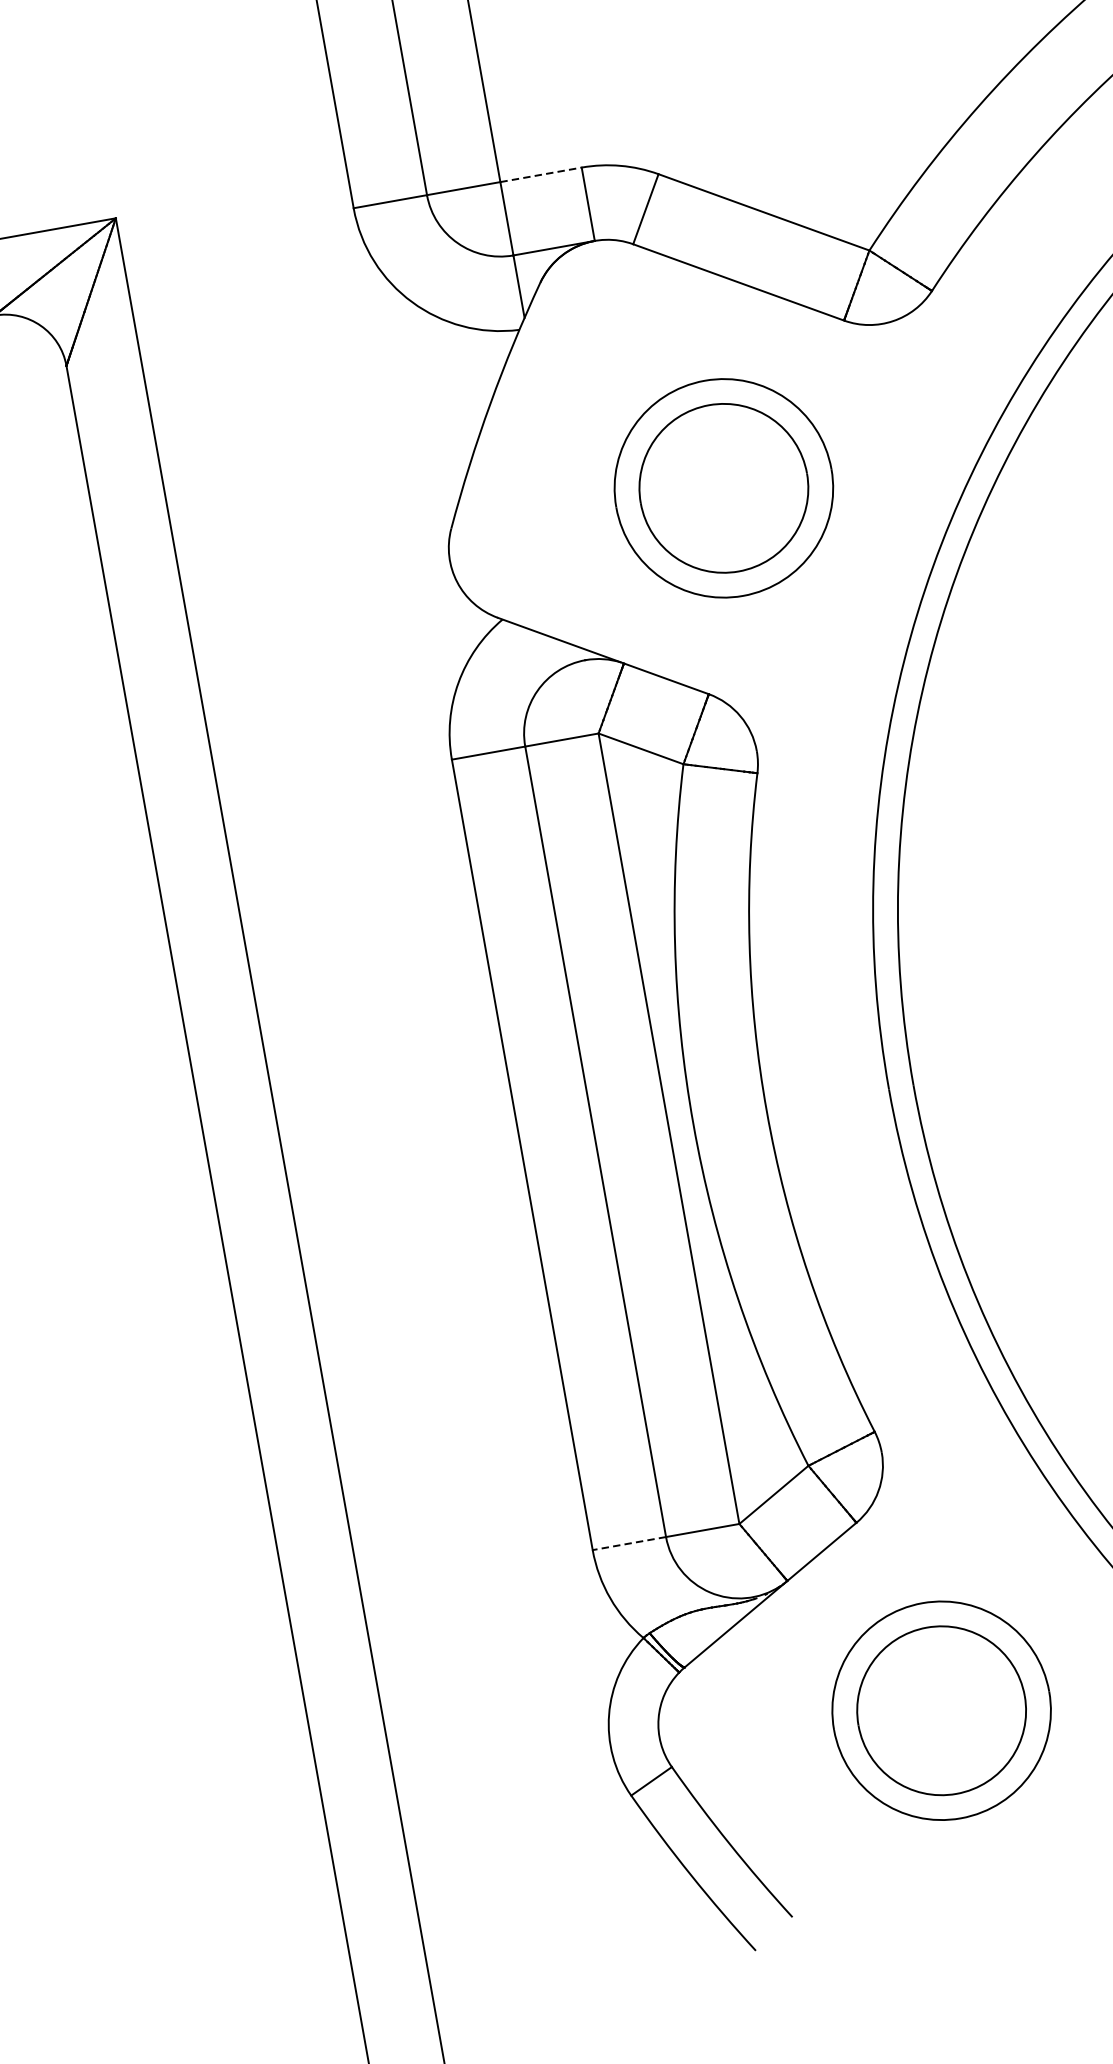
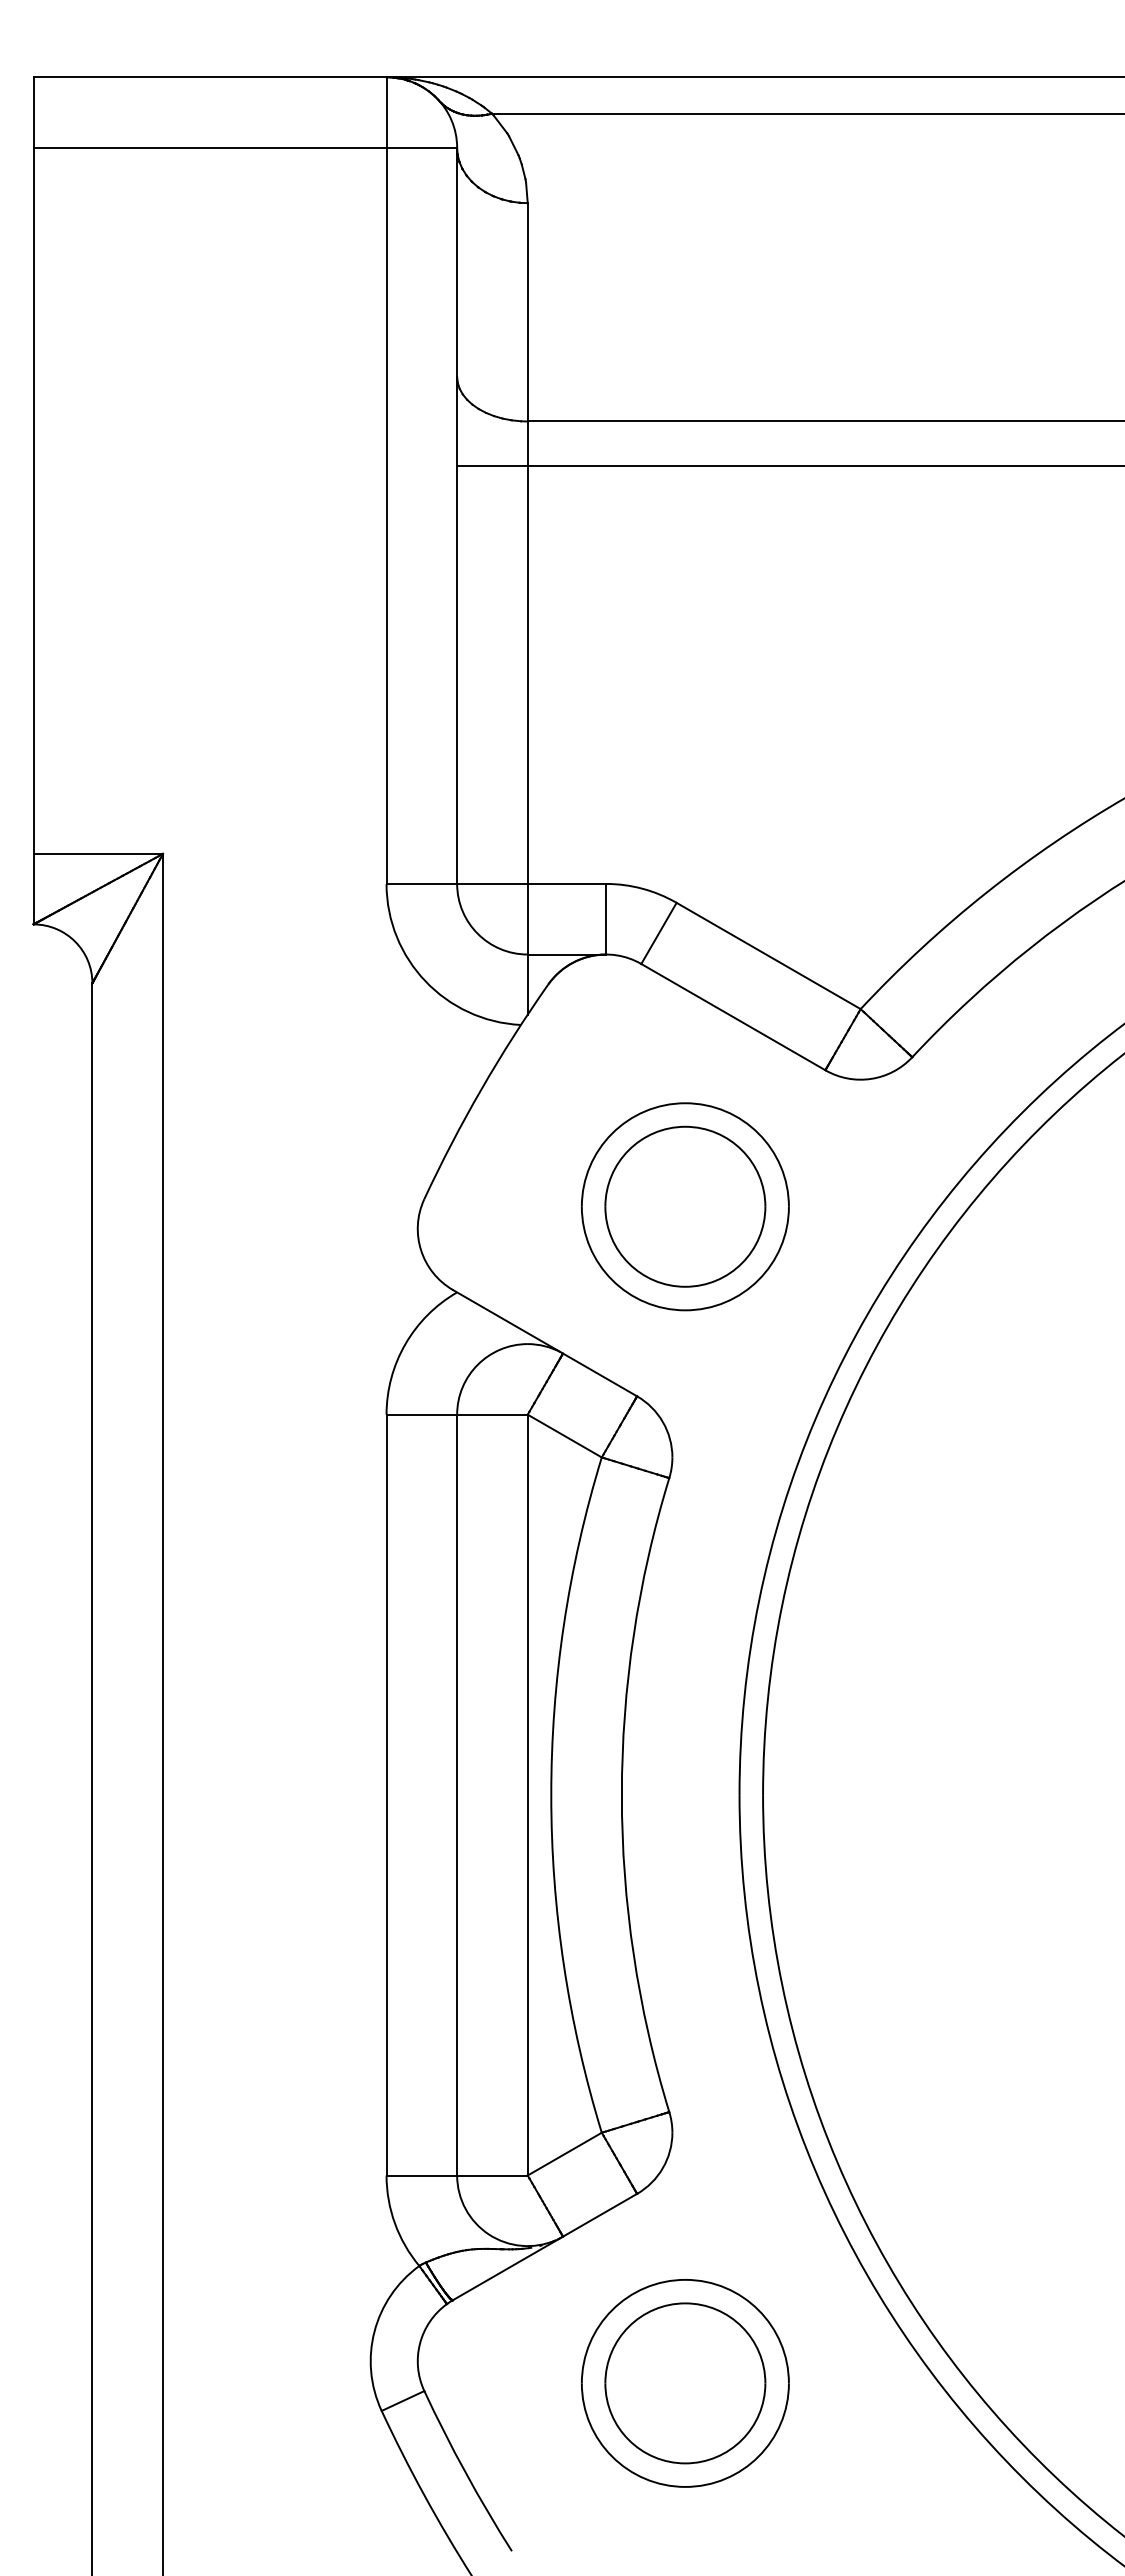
line: (541, 174) -> (567, 883), dashed -> solid
line: (629, 1543) -> (421, 2175), dashed -> solid

